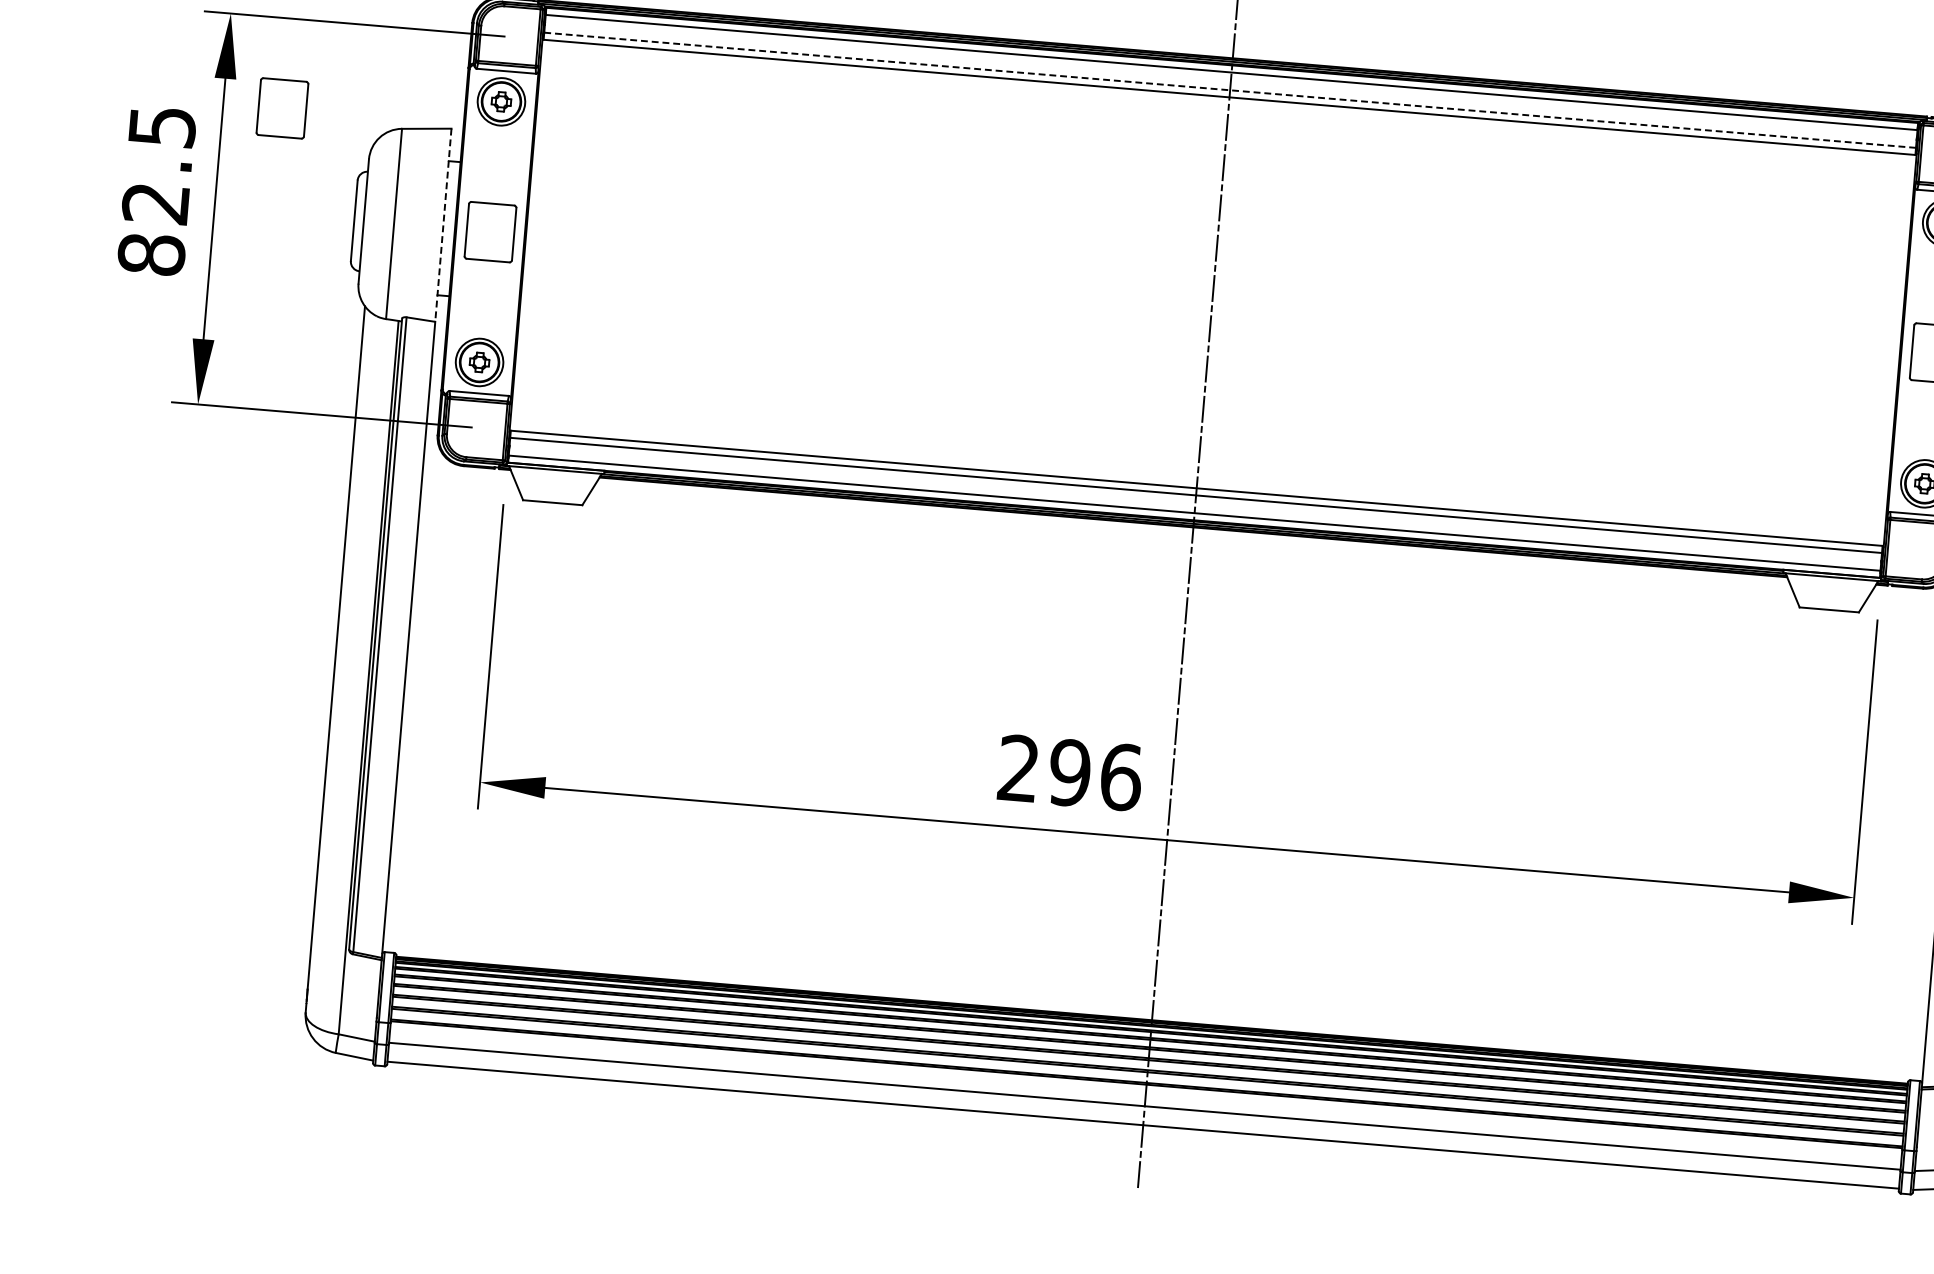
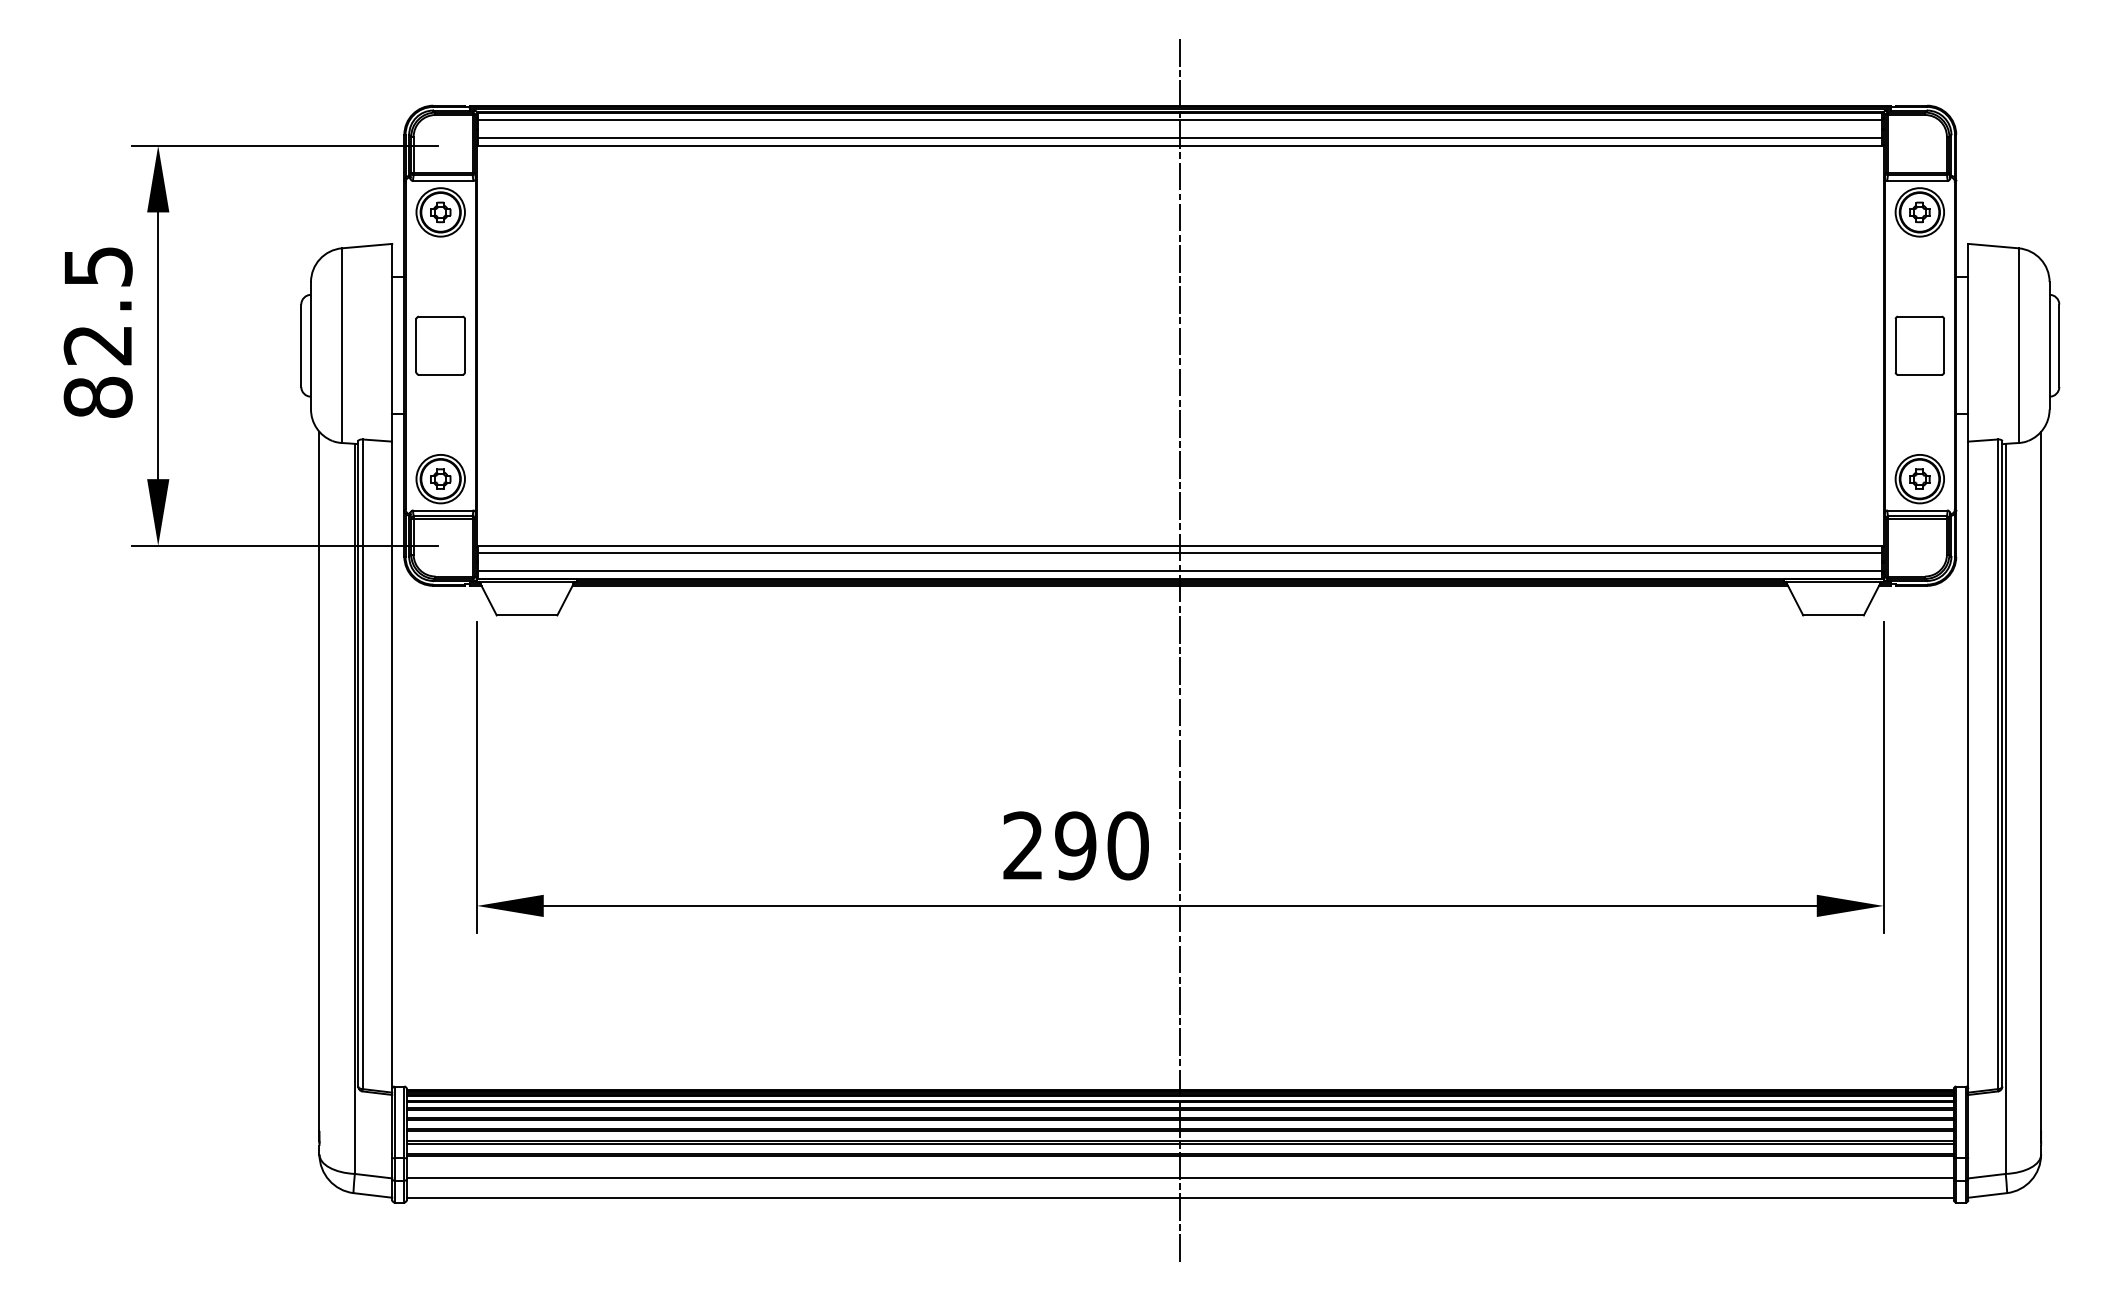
line: (1230, 90) -> (1180, 138), dashed -> solid
part: (282, 108) -> (218, 237), removed
line: (443, 225) -> (392, 342), dashed -> solid
text: (1121, 776) -> (1128, 845), 296 -> 290

